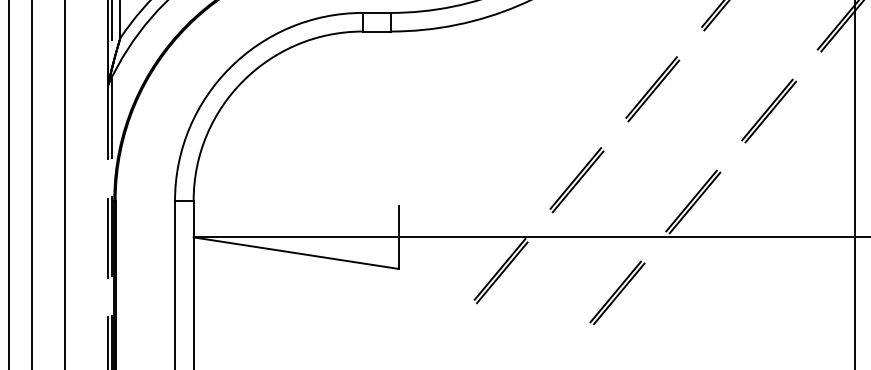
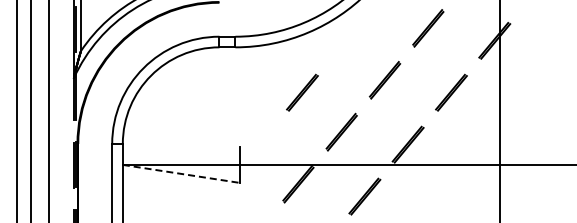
part: (508, 110) -> (302, 92), added
line: (296, 254) -> (181, 174), solid -> dashed

